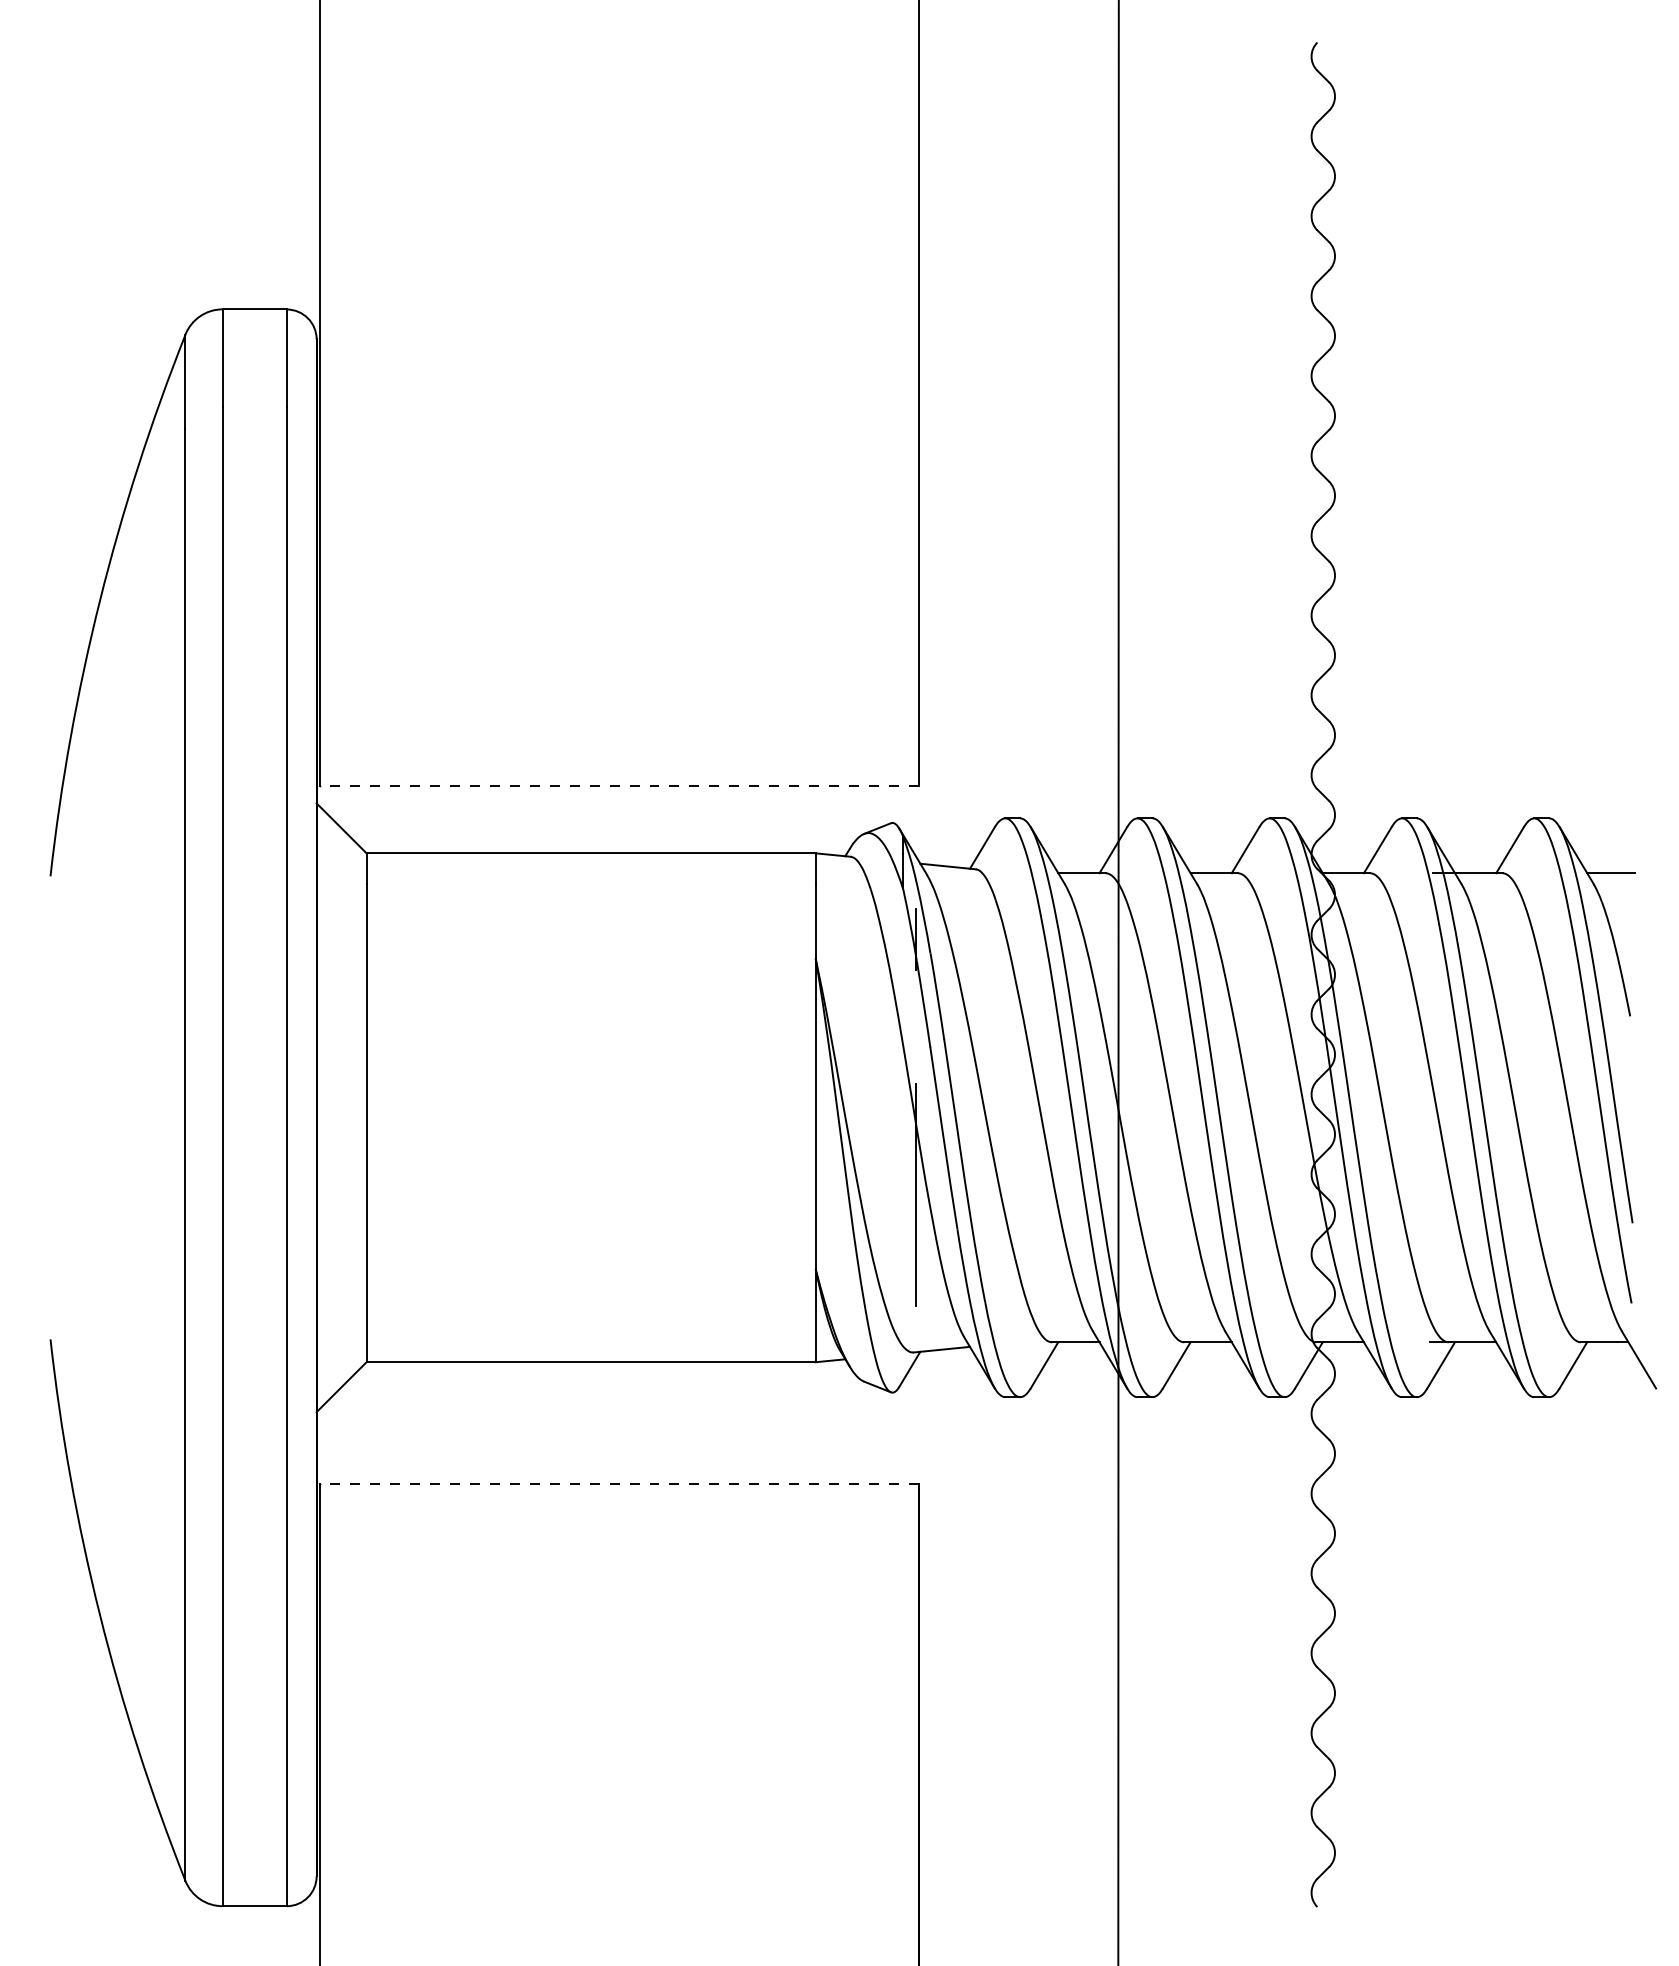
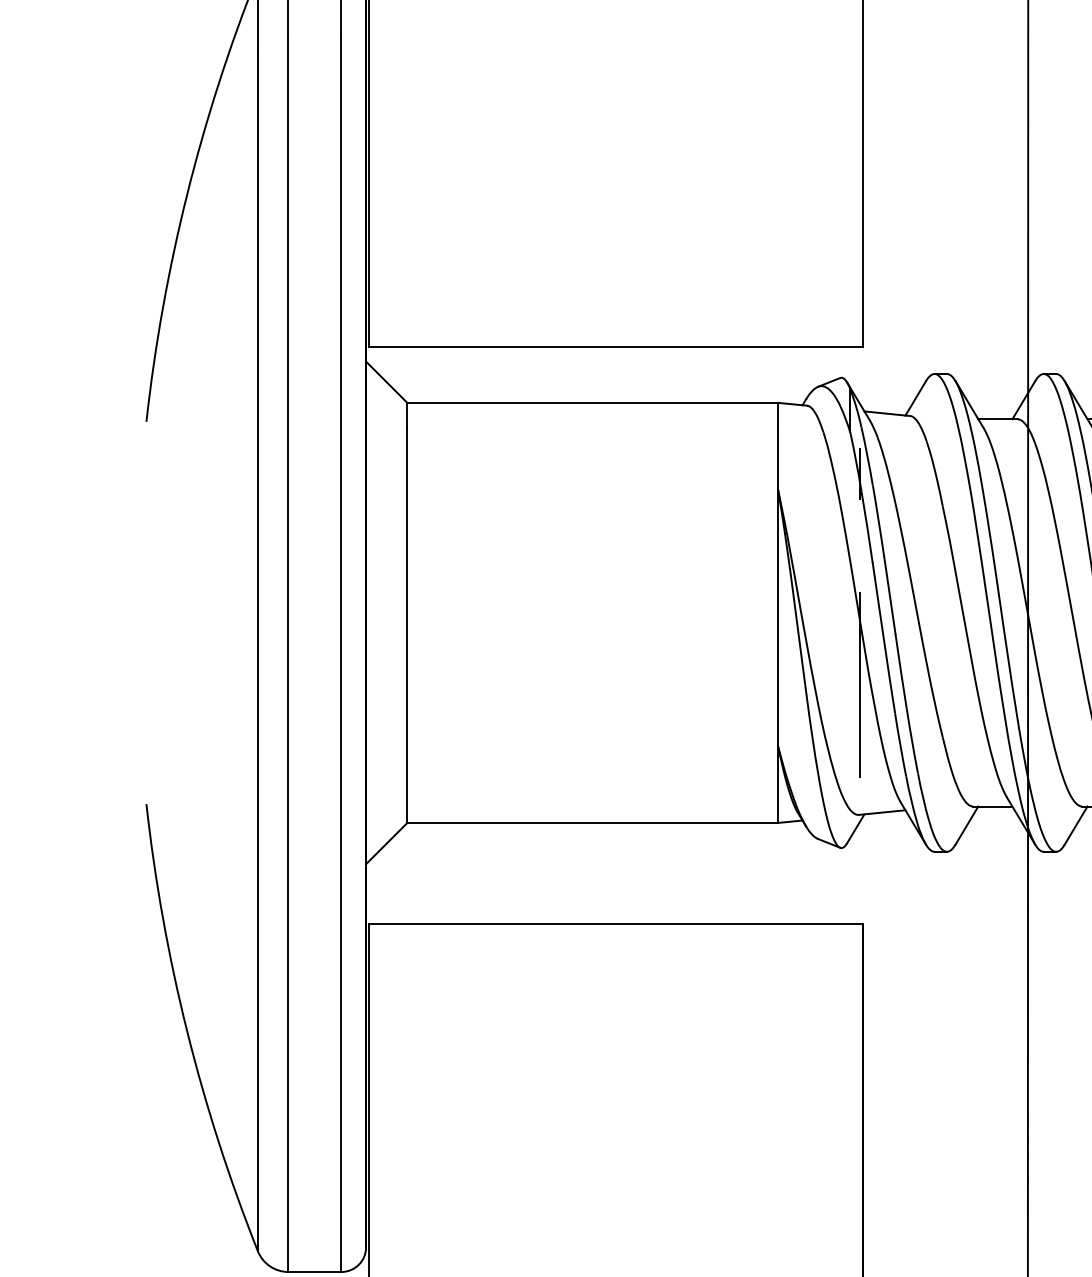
line: (619, 785) -> (616, 346), dashed -> solid
line: (619, 1484) -> (616, 923), dashed -> solid

